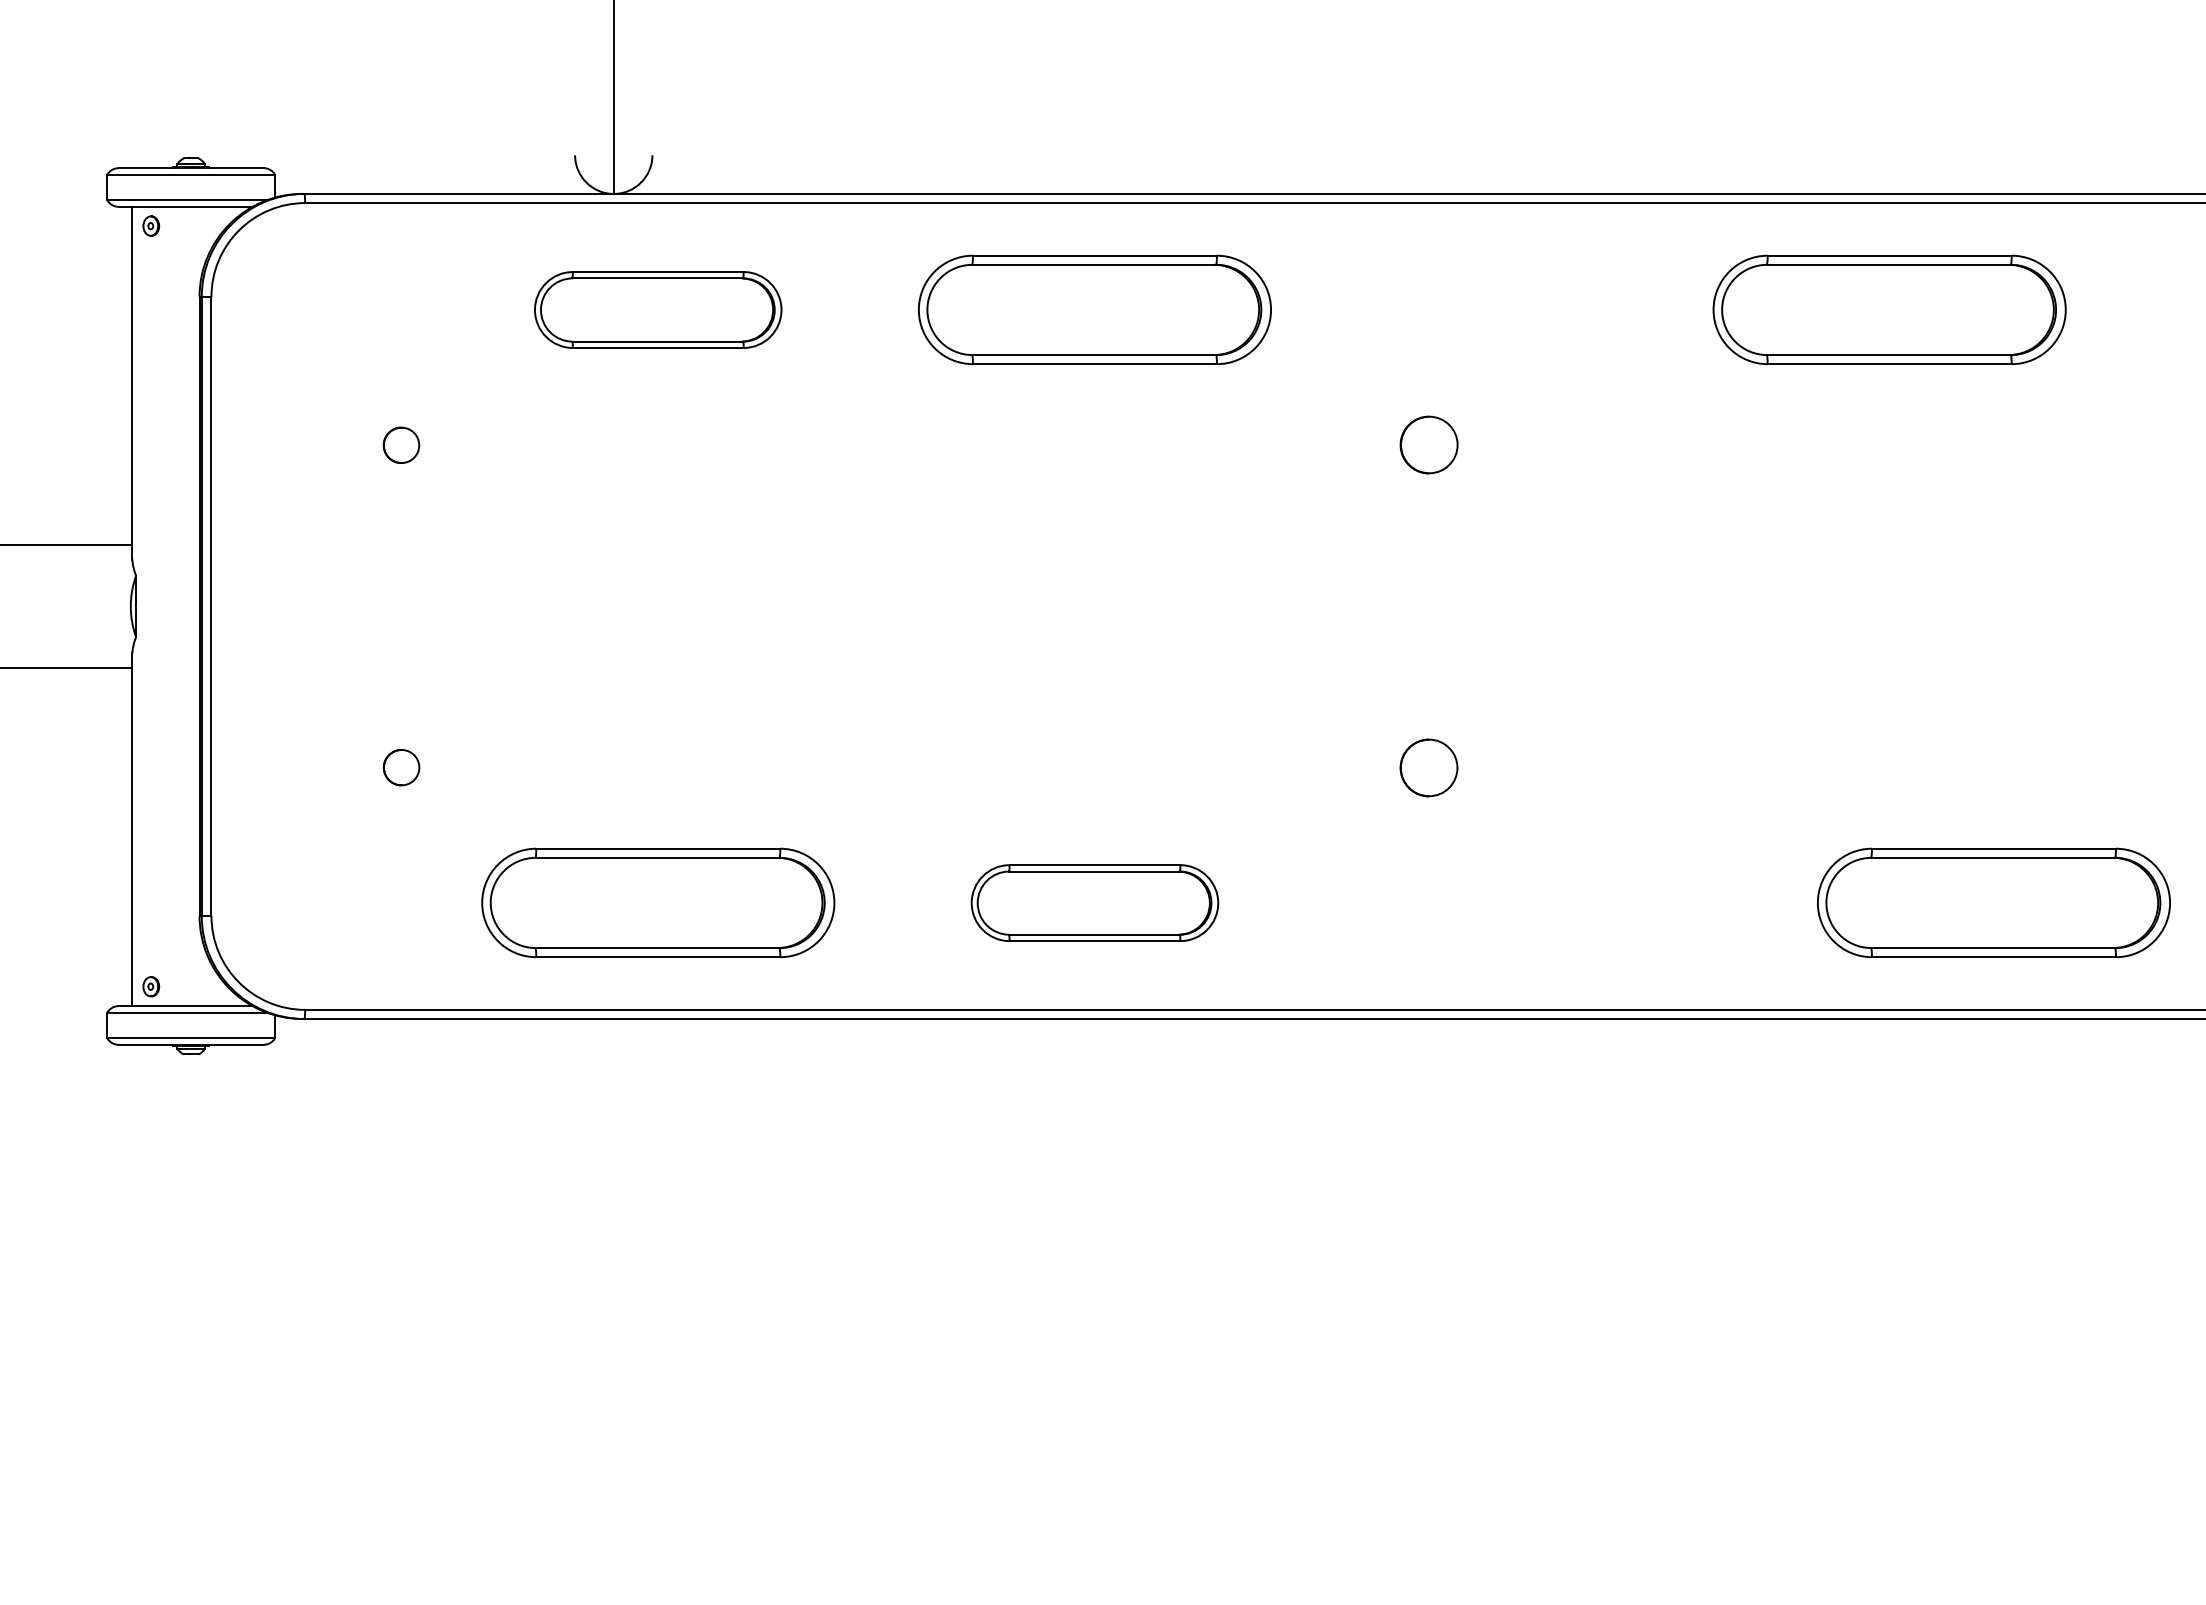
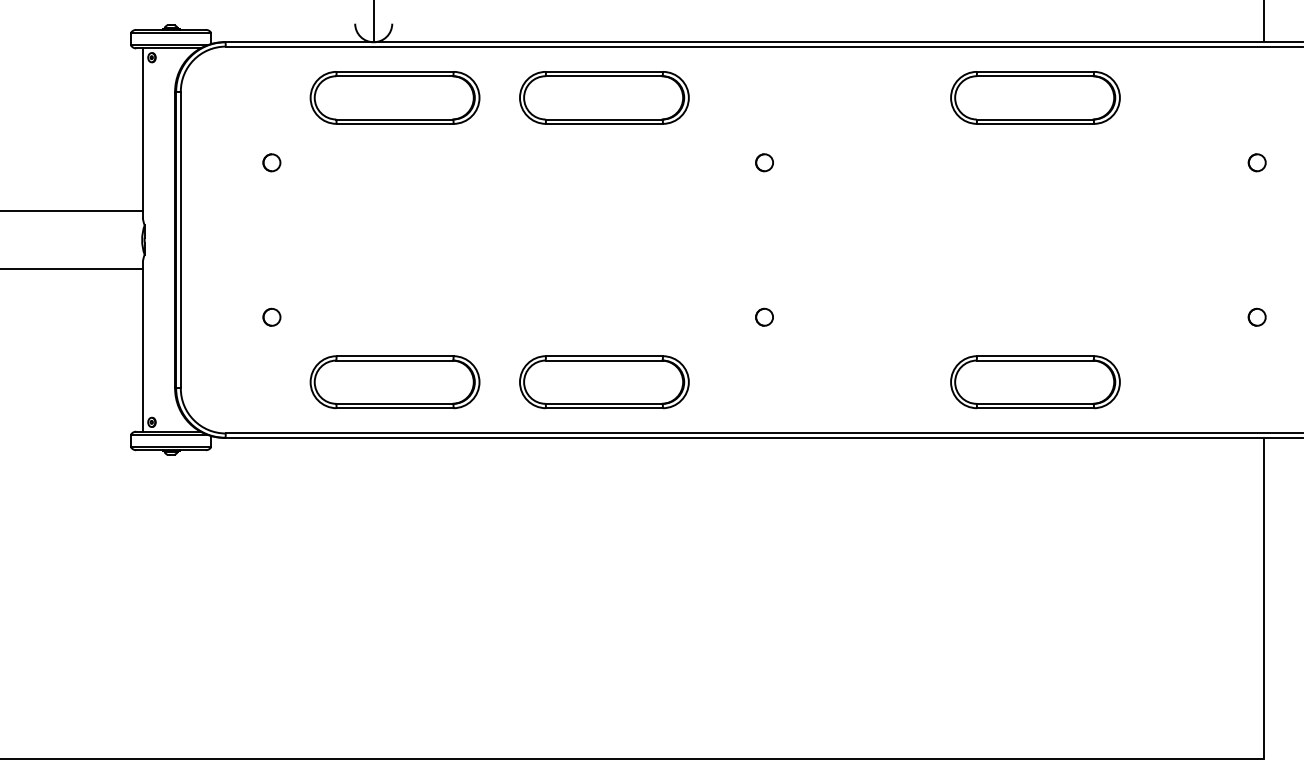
part: (657, 309) -> (394, 97), size x1.43
part: (1889, 309) -> (1035, 97), moved
part: (1428, 444) -> (764, 162), size x0.62
part: (1428, 765) -> (764, 316), size x0.62
part: (1095, 903) -> (604, 382), size x1.43

